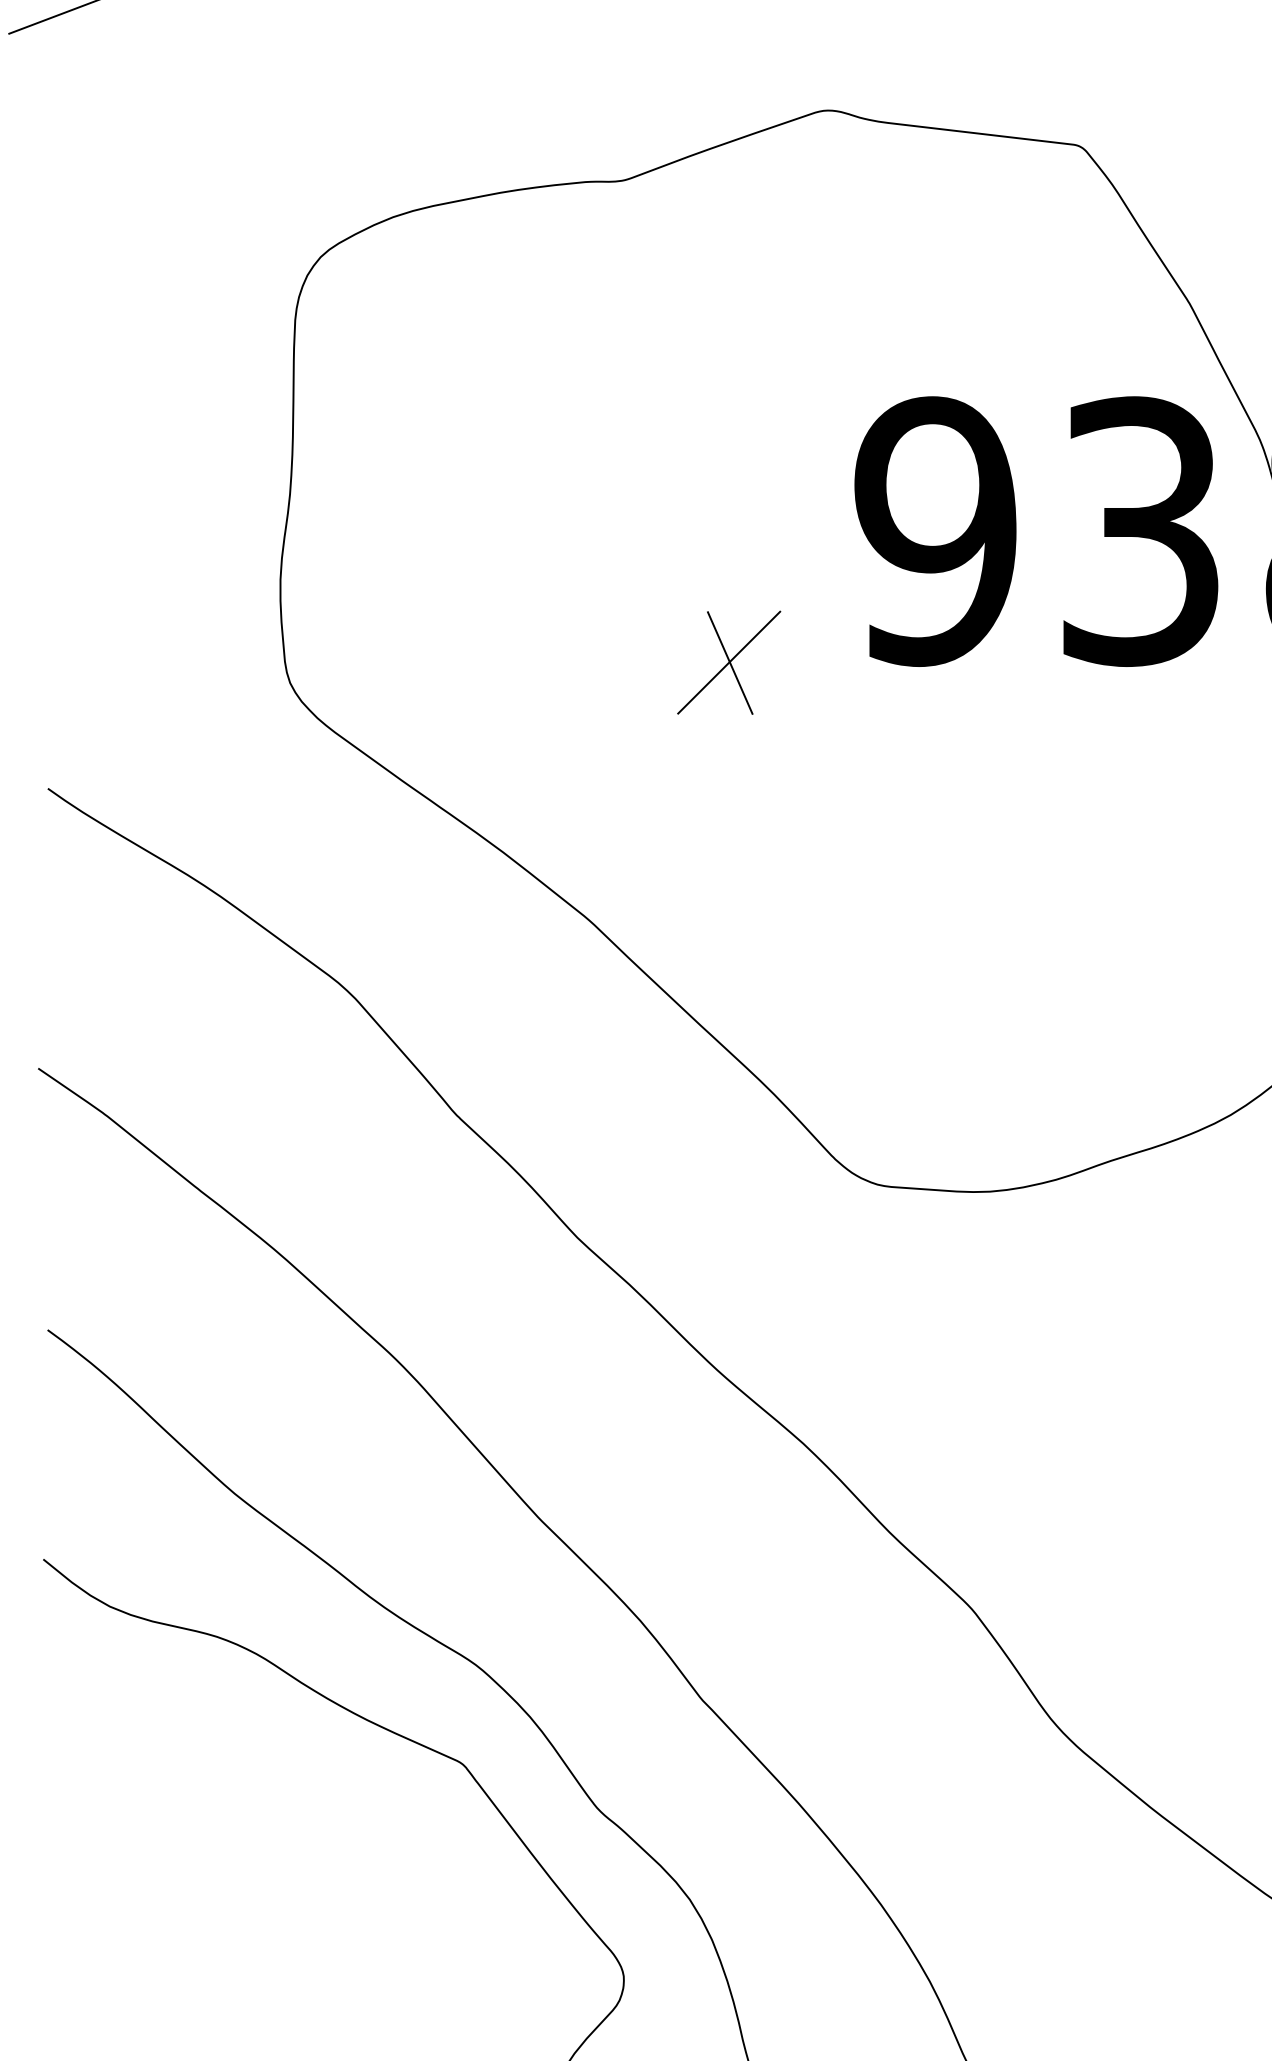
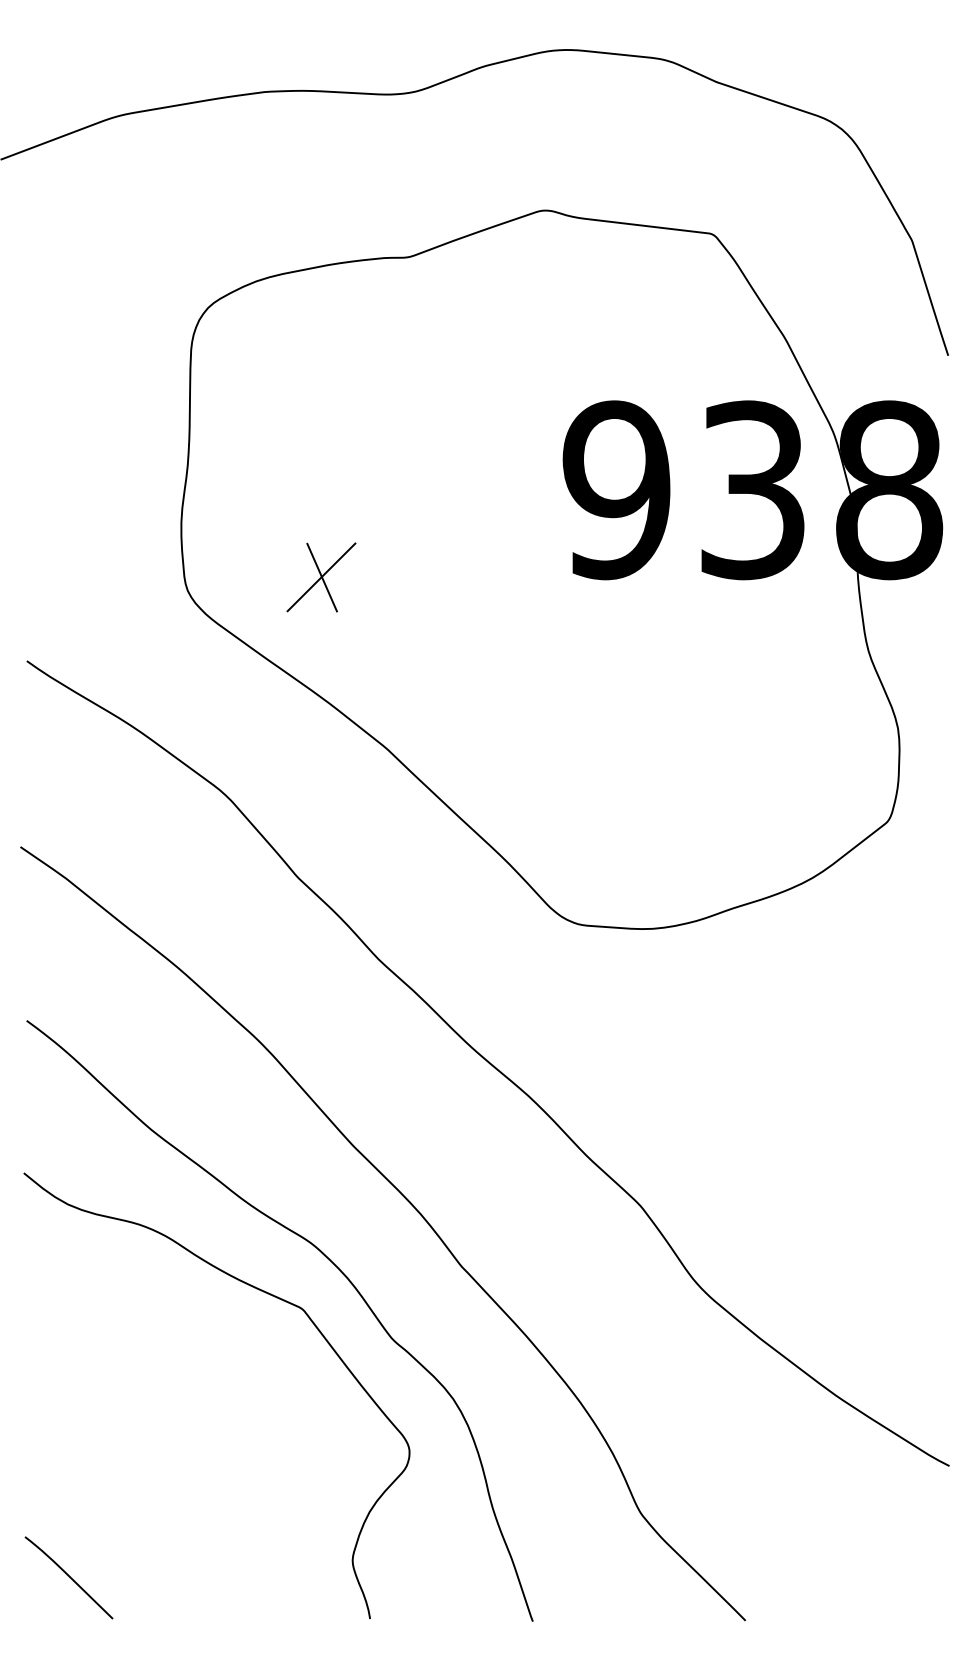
part: (729, 662) -> (321, 577), moved

